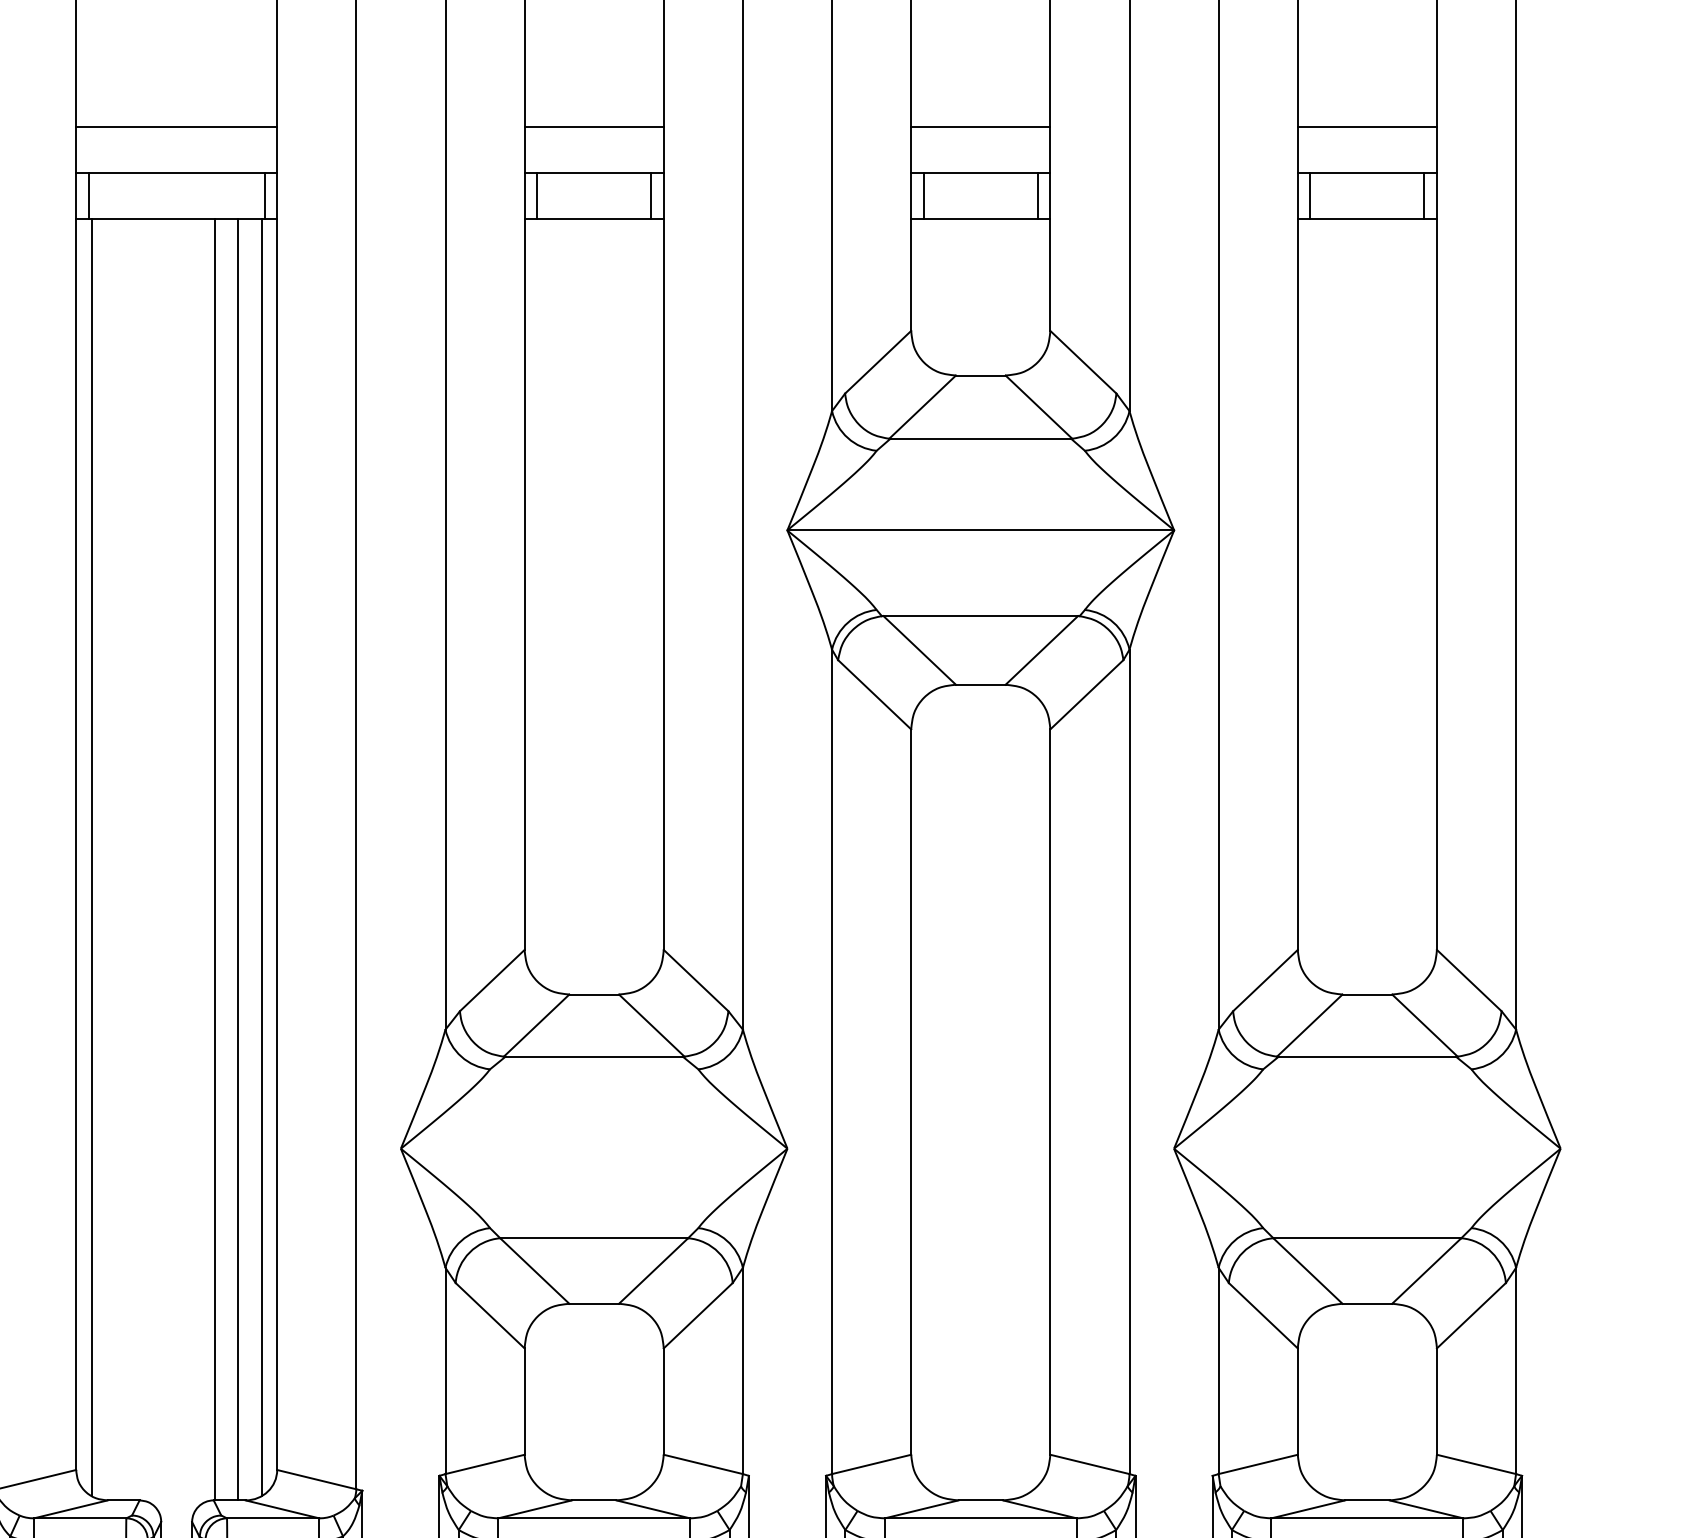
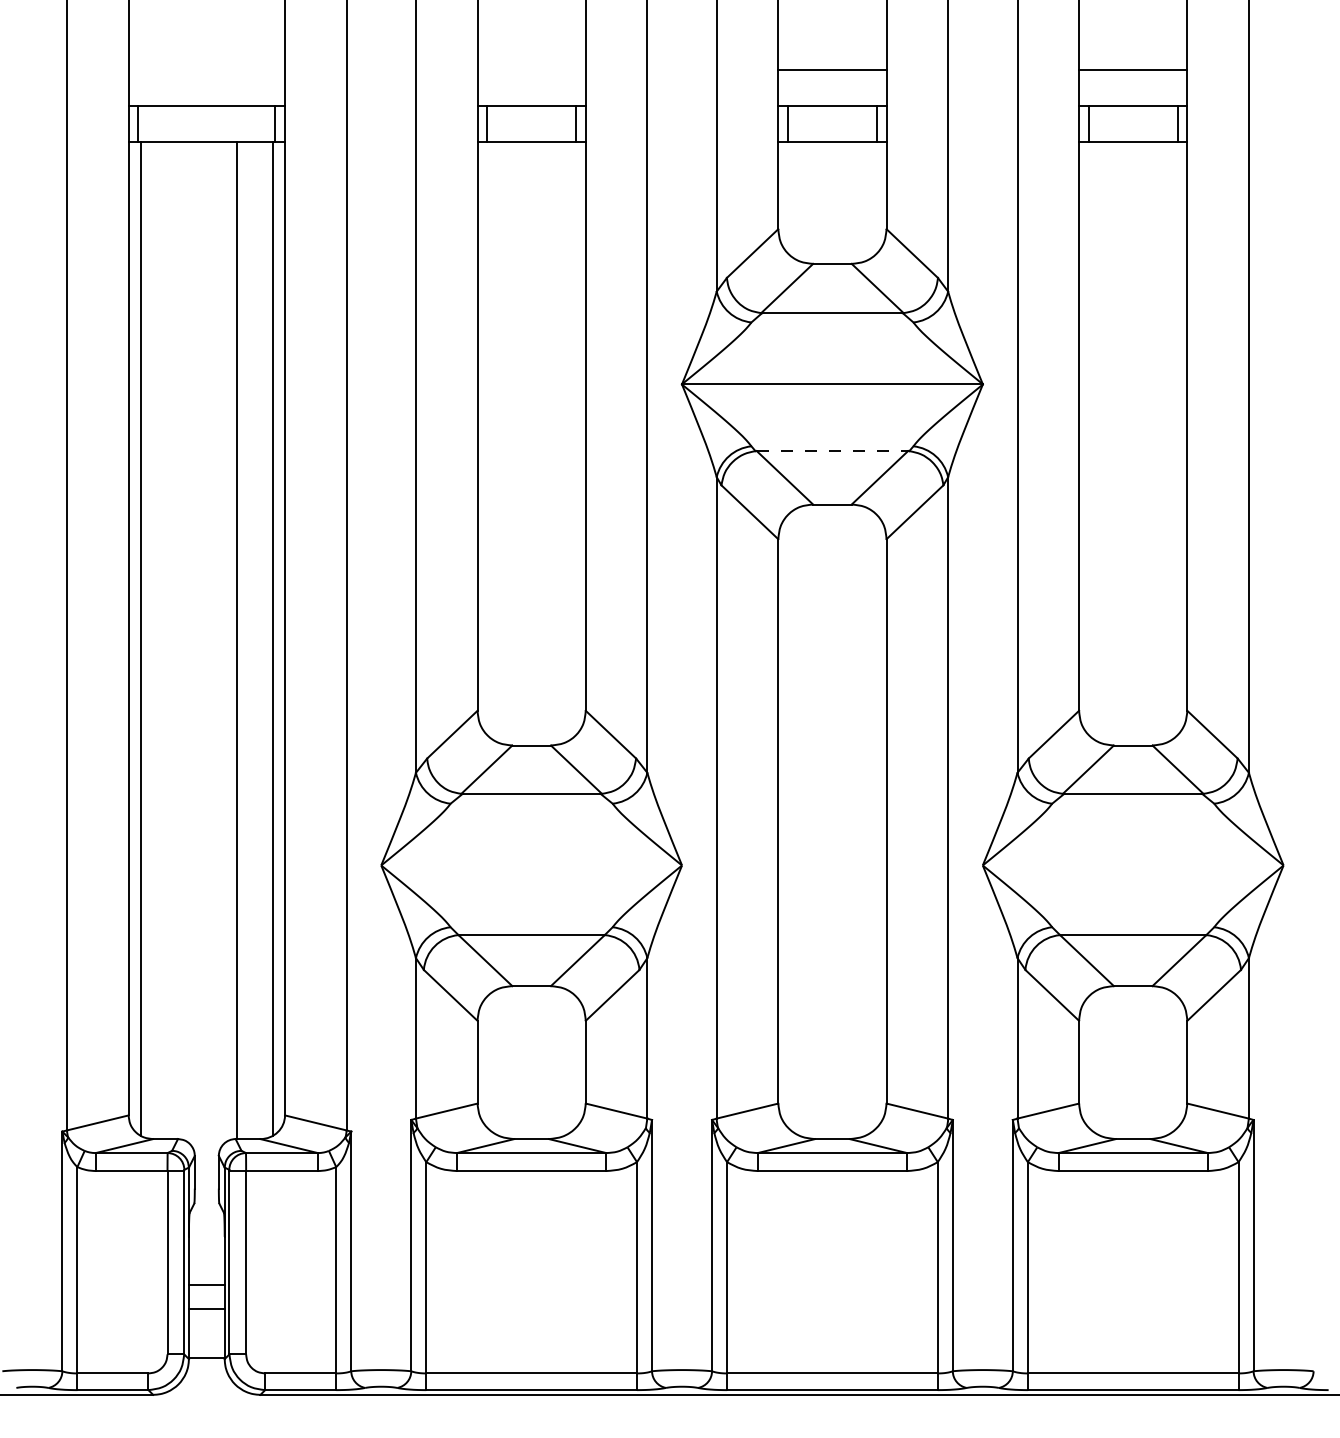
line: (176, 126) -> (206, 70), removed
line: (593, 126) -> (531, 70), removed
line: (980, 616) -> (832, 451), solid -> dashed
line: (237, 859) -> (254, 640), removed

